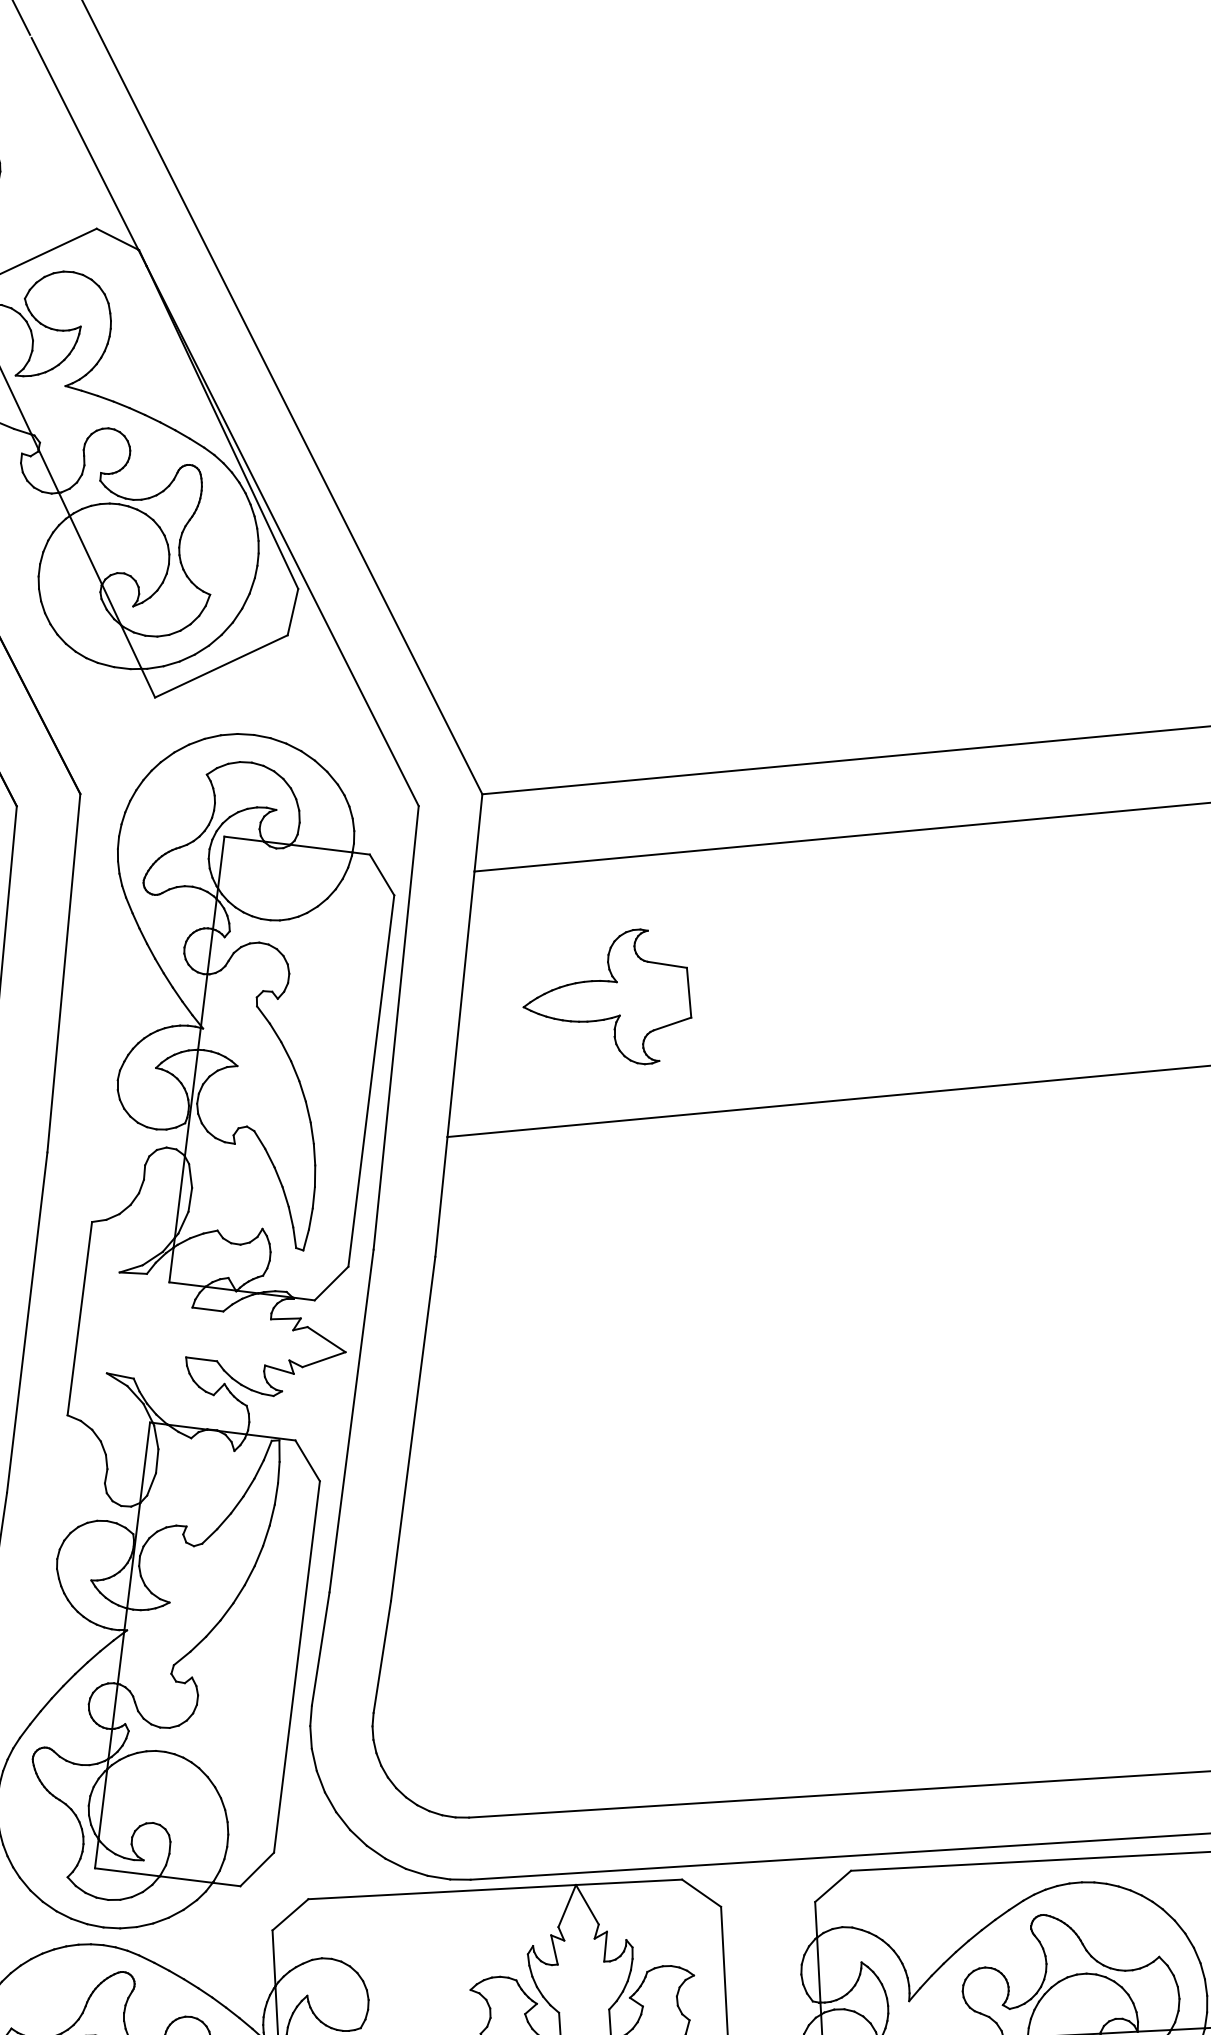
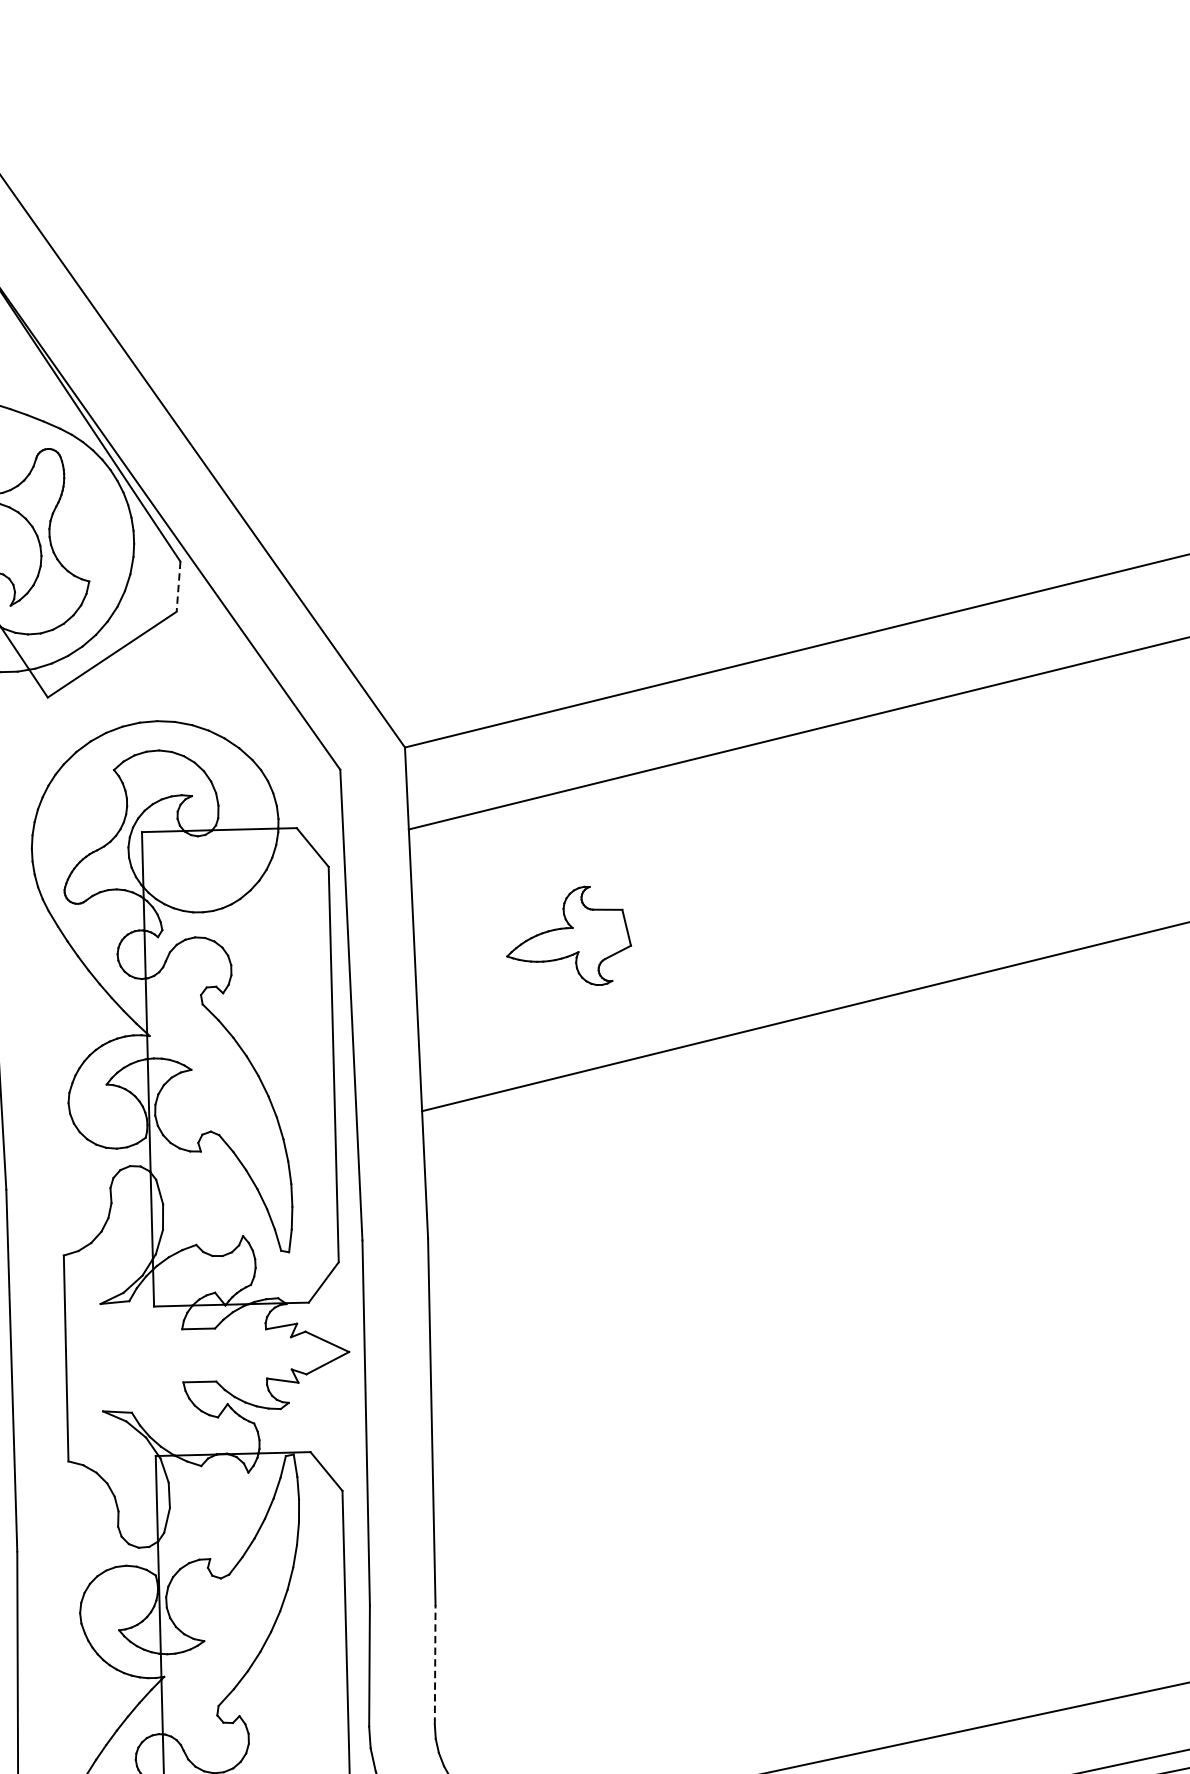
line: (292, 612) -> (178, 587), solid -> dashed
part: (607, 996) -> (567, 939), size x0.7
line: (382, 1657) -> (435, 1665), solid -> dashed

